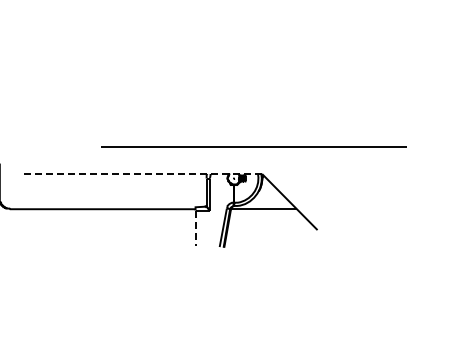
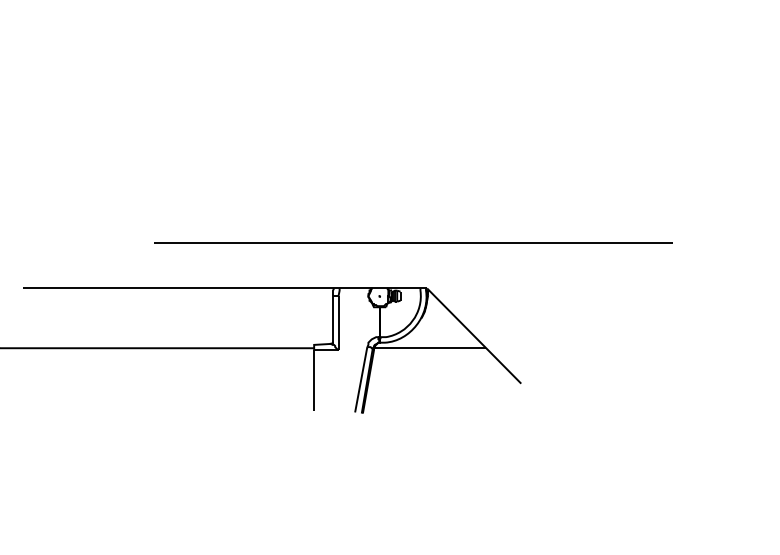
line: (143, 173) -> (225, 287), dashed -> solid
line: (195, 228) -> (314, 380), dashed -> solid

